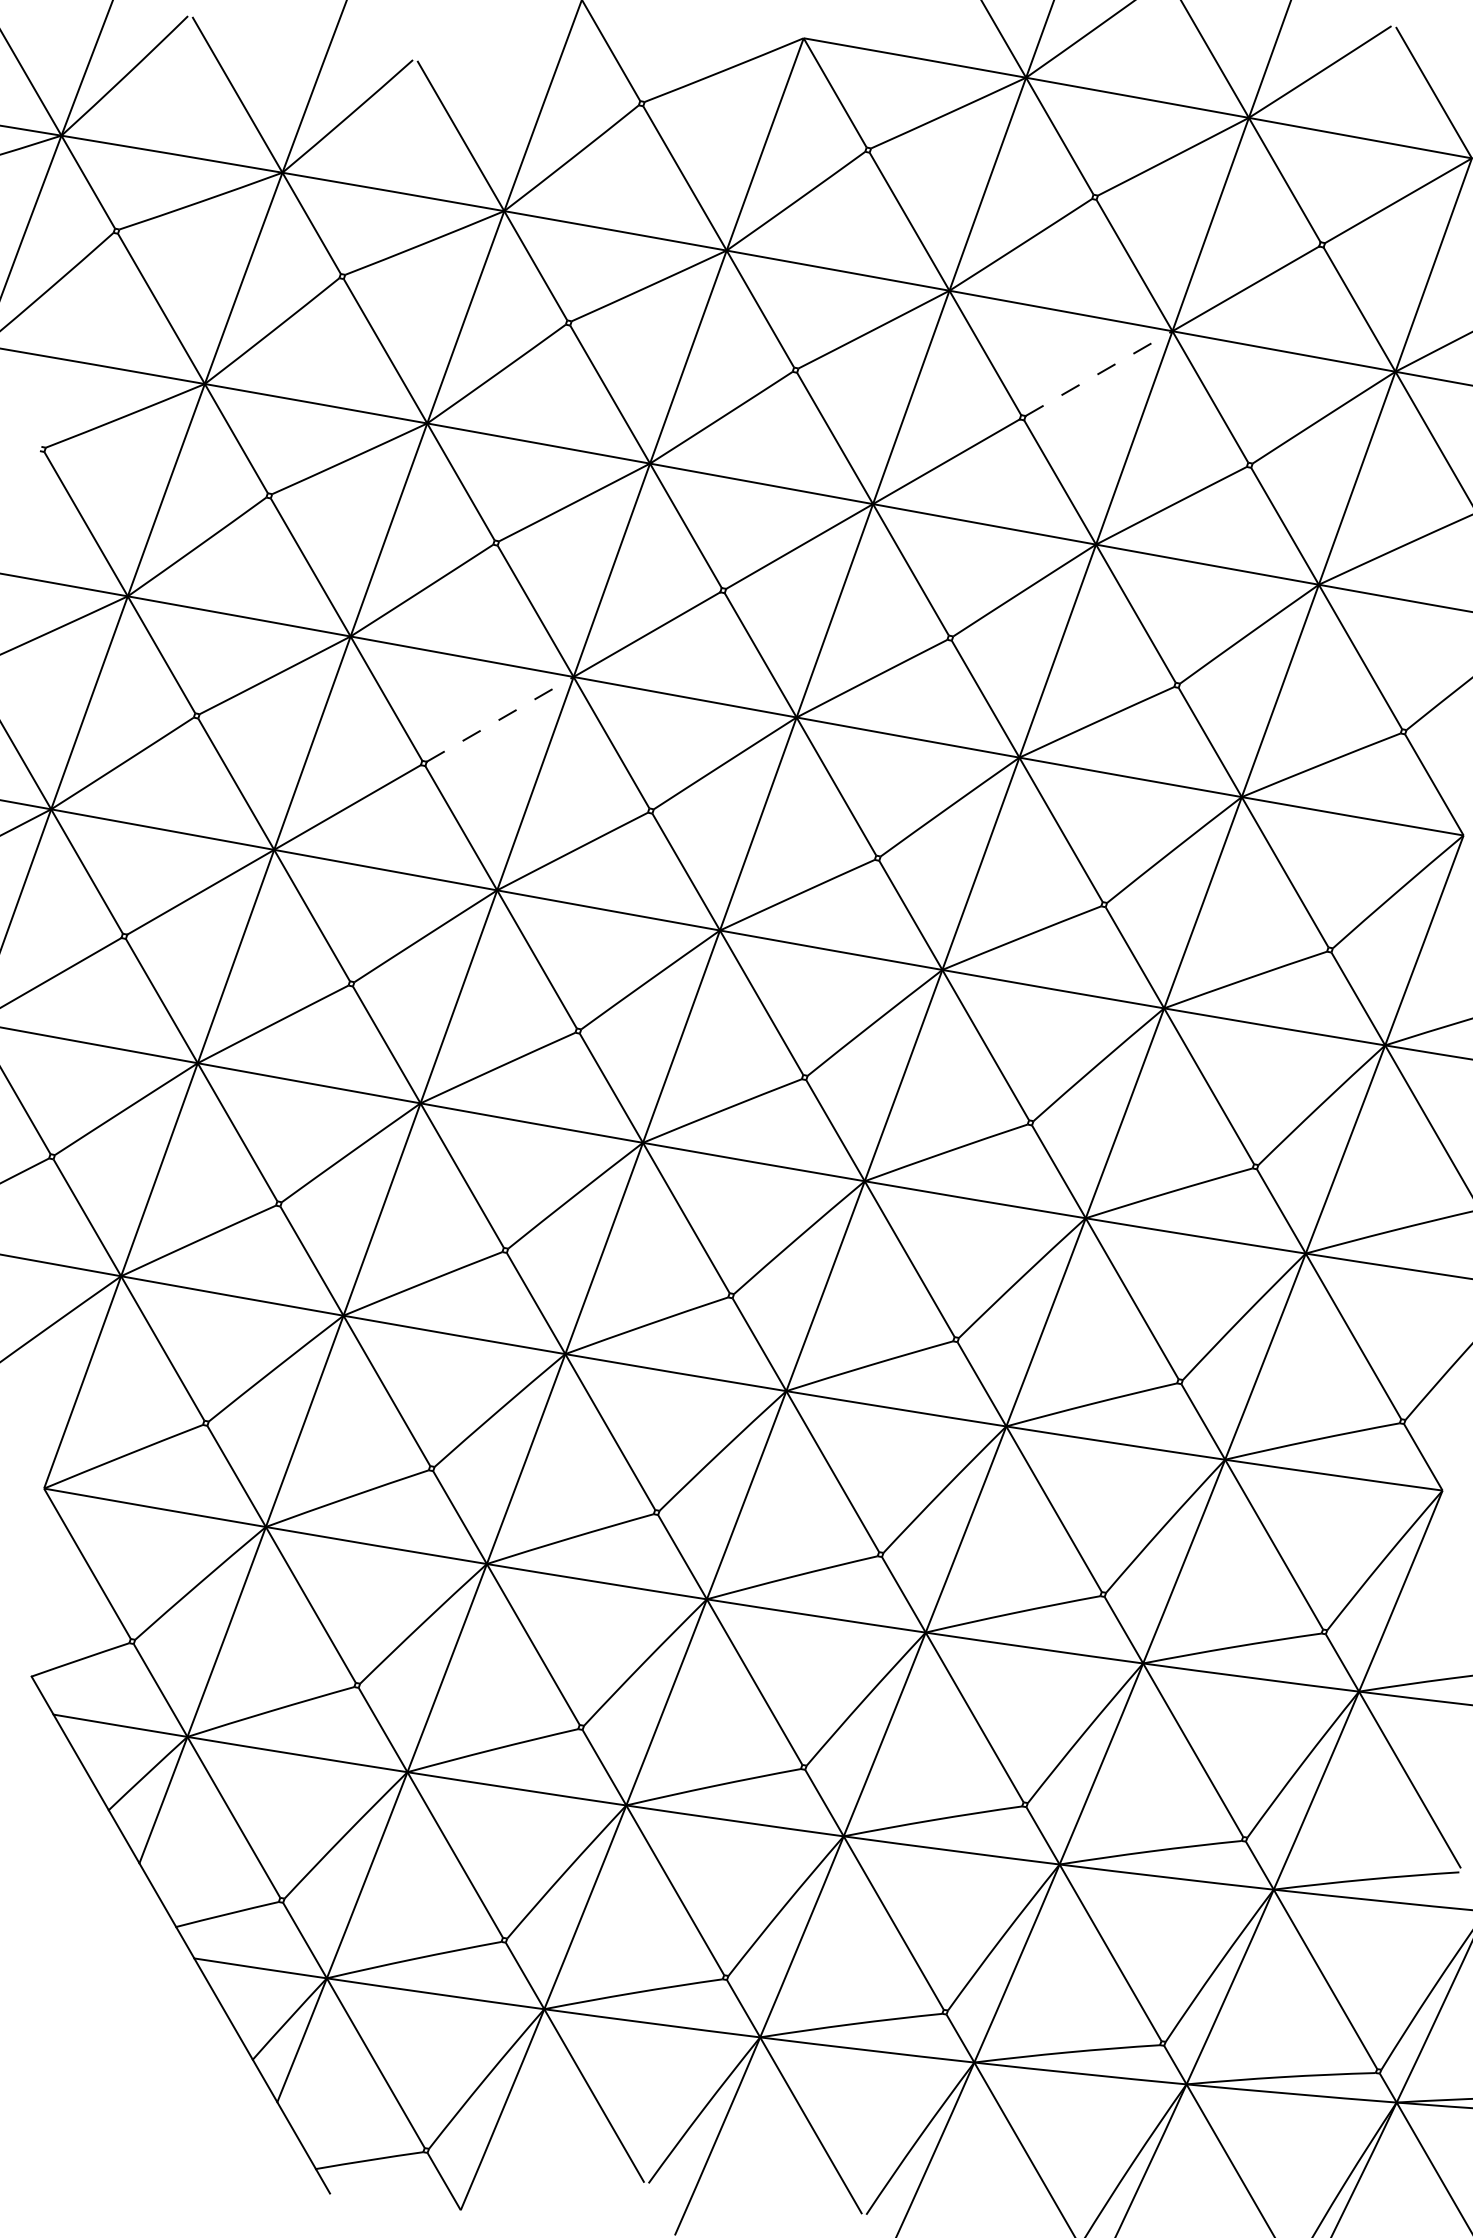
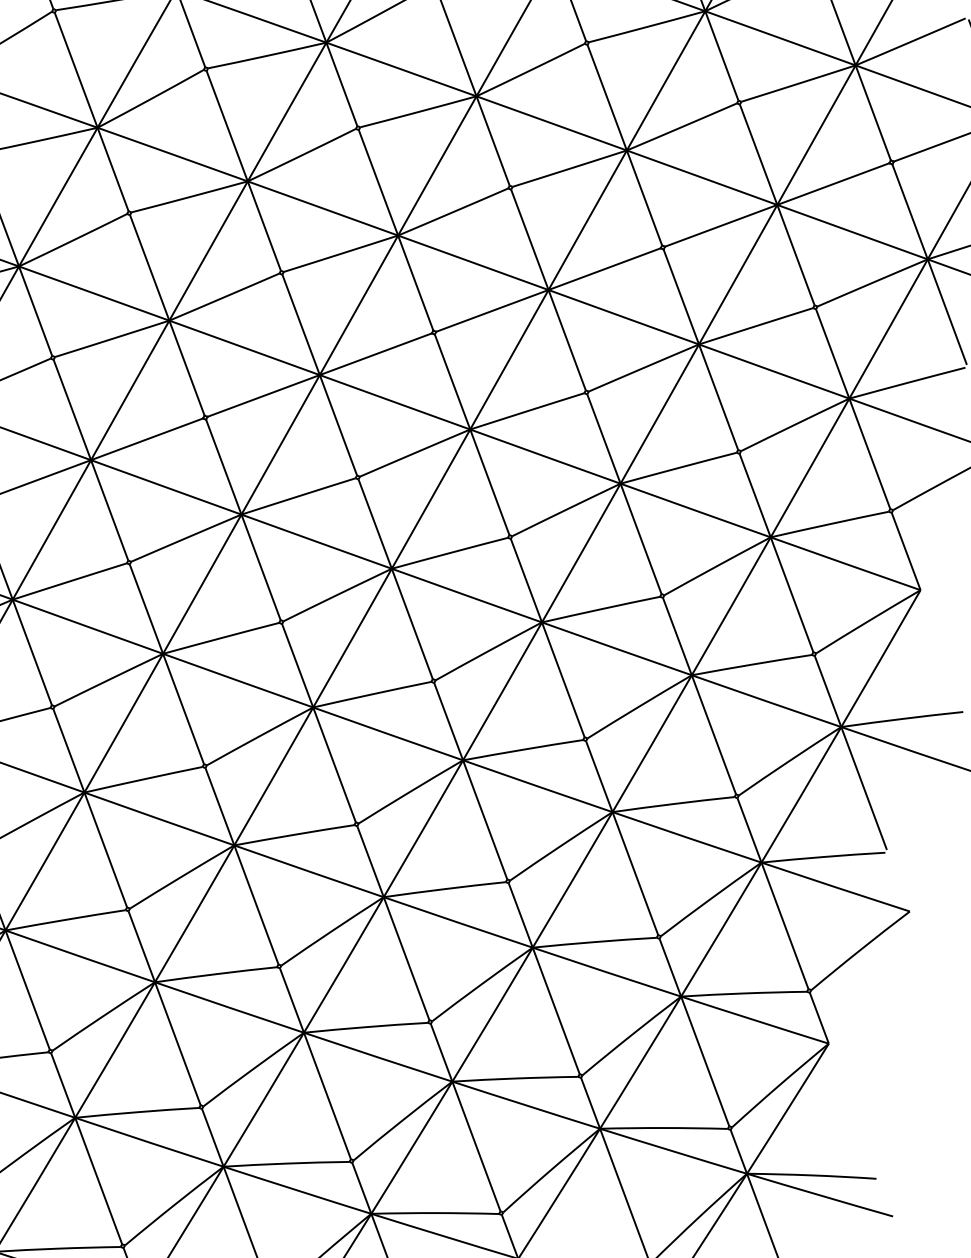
line: (1099, 373) -> (721, 225), dashed -> solid
line: (500, 719) -> (263, 396), dashed -> solid

